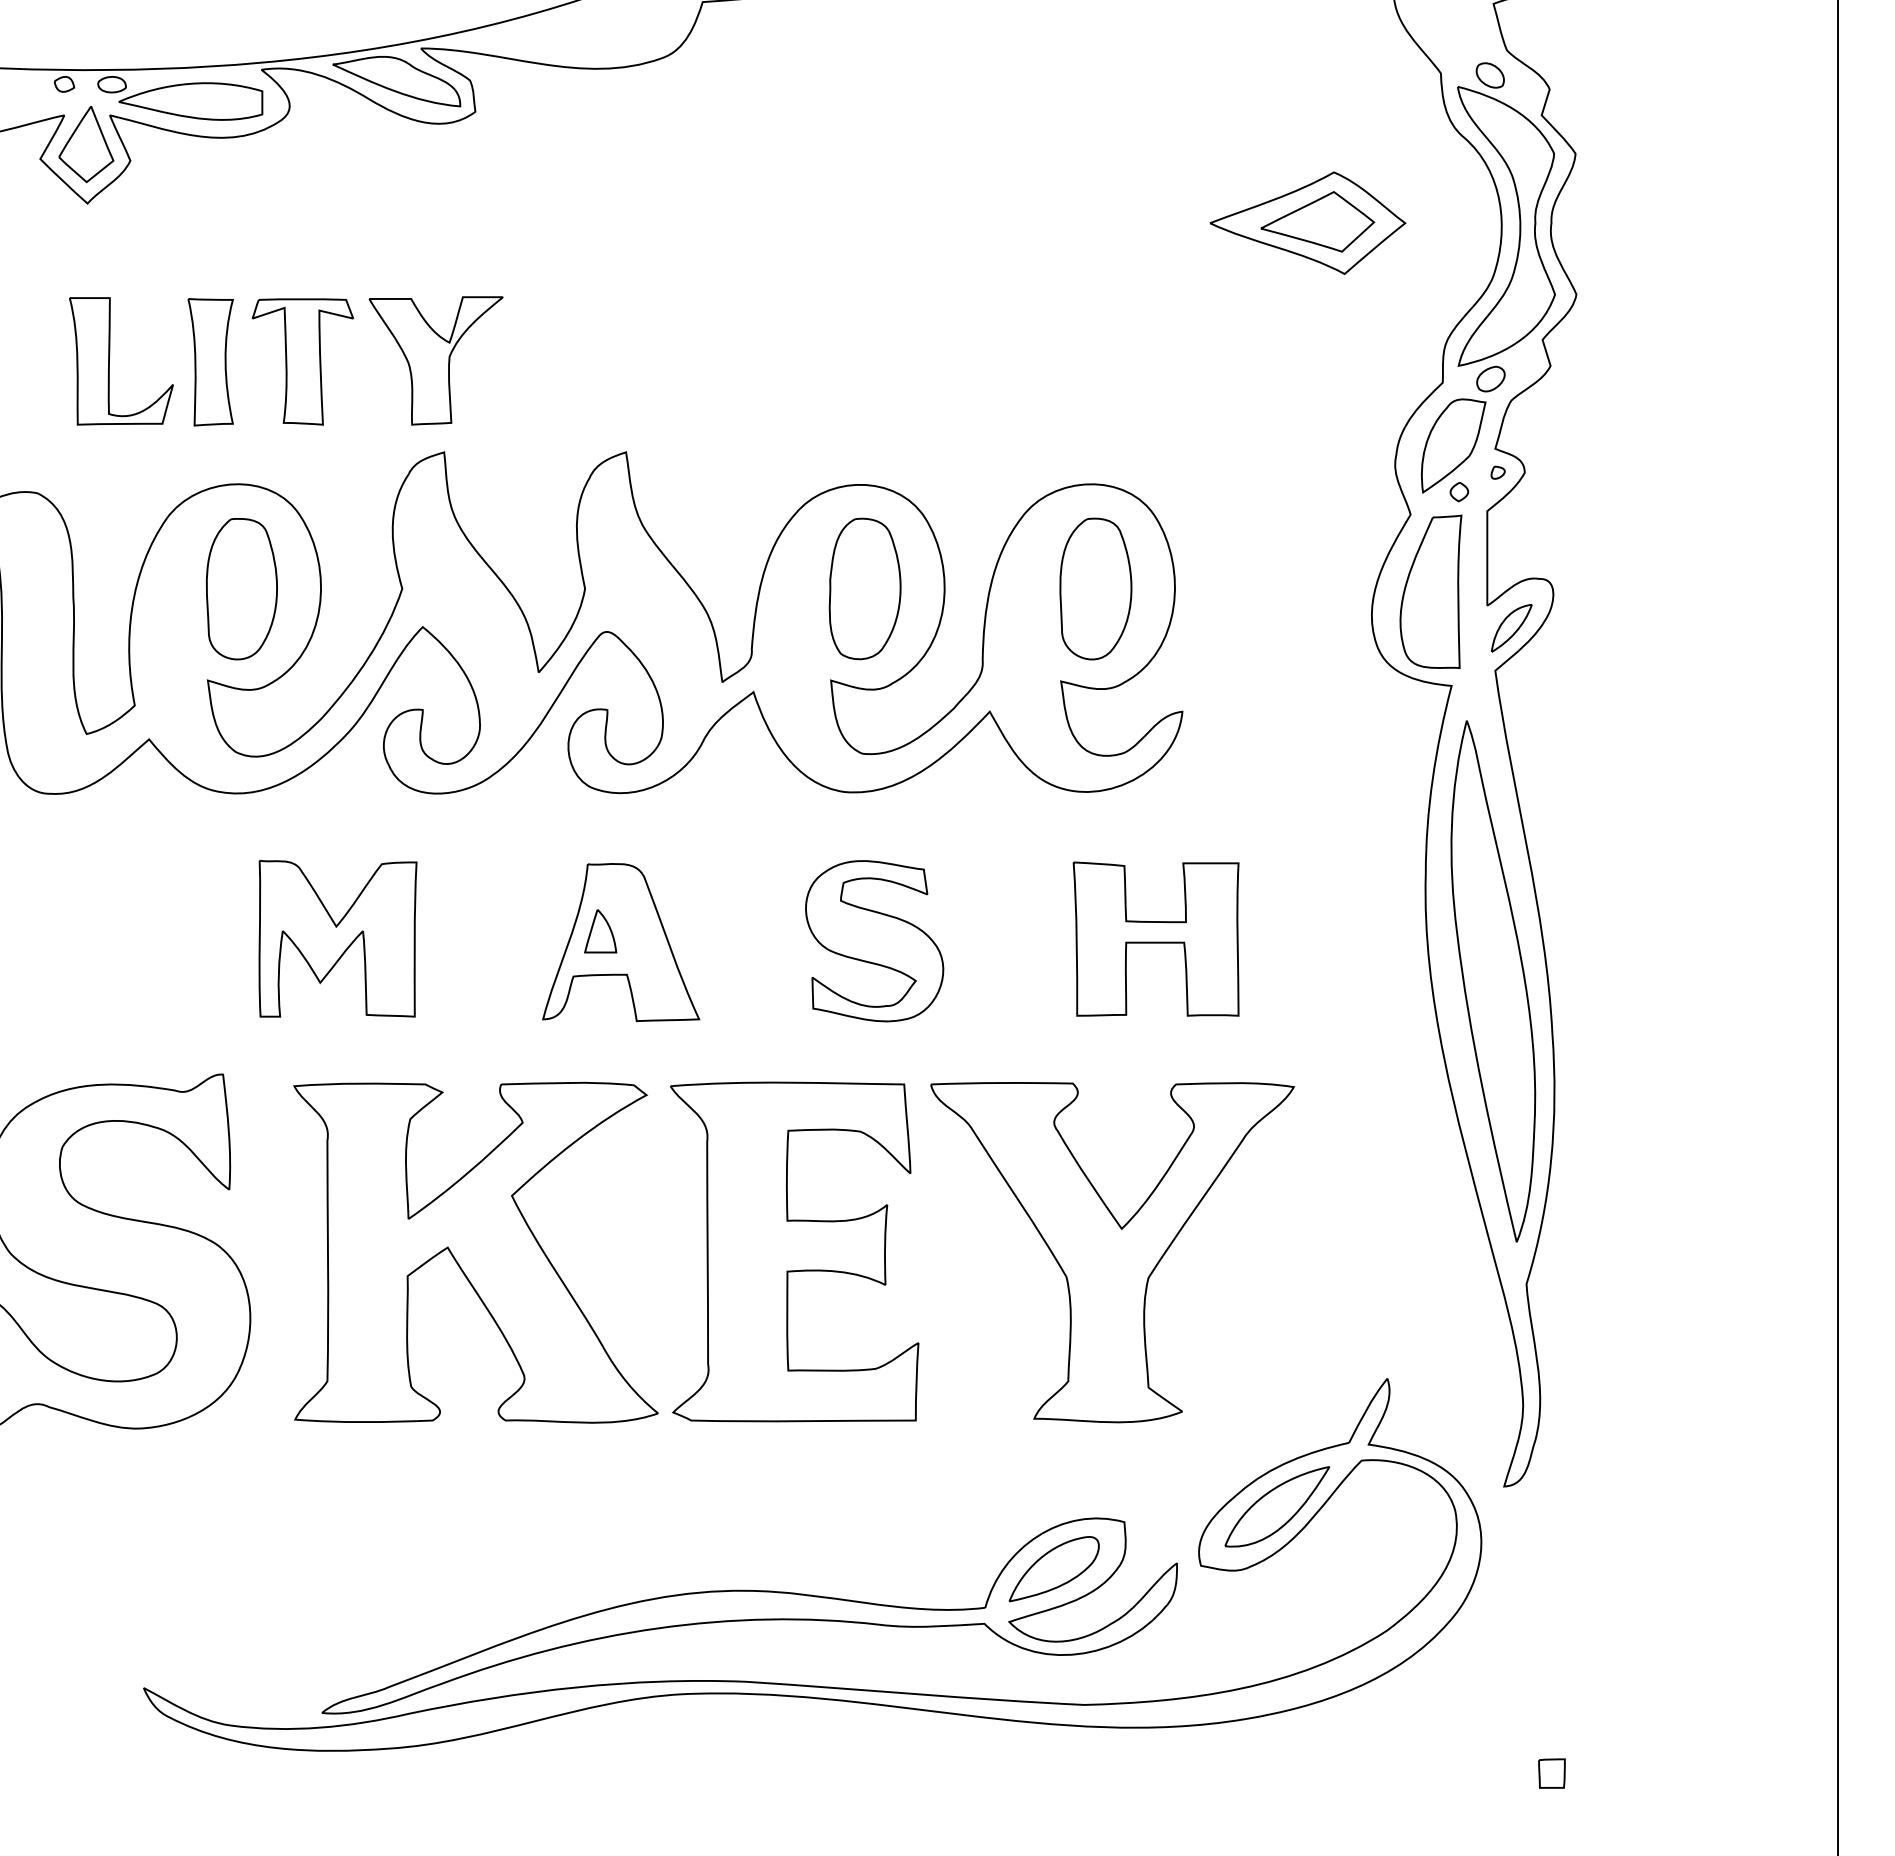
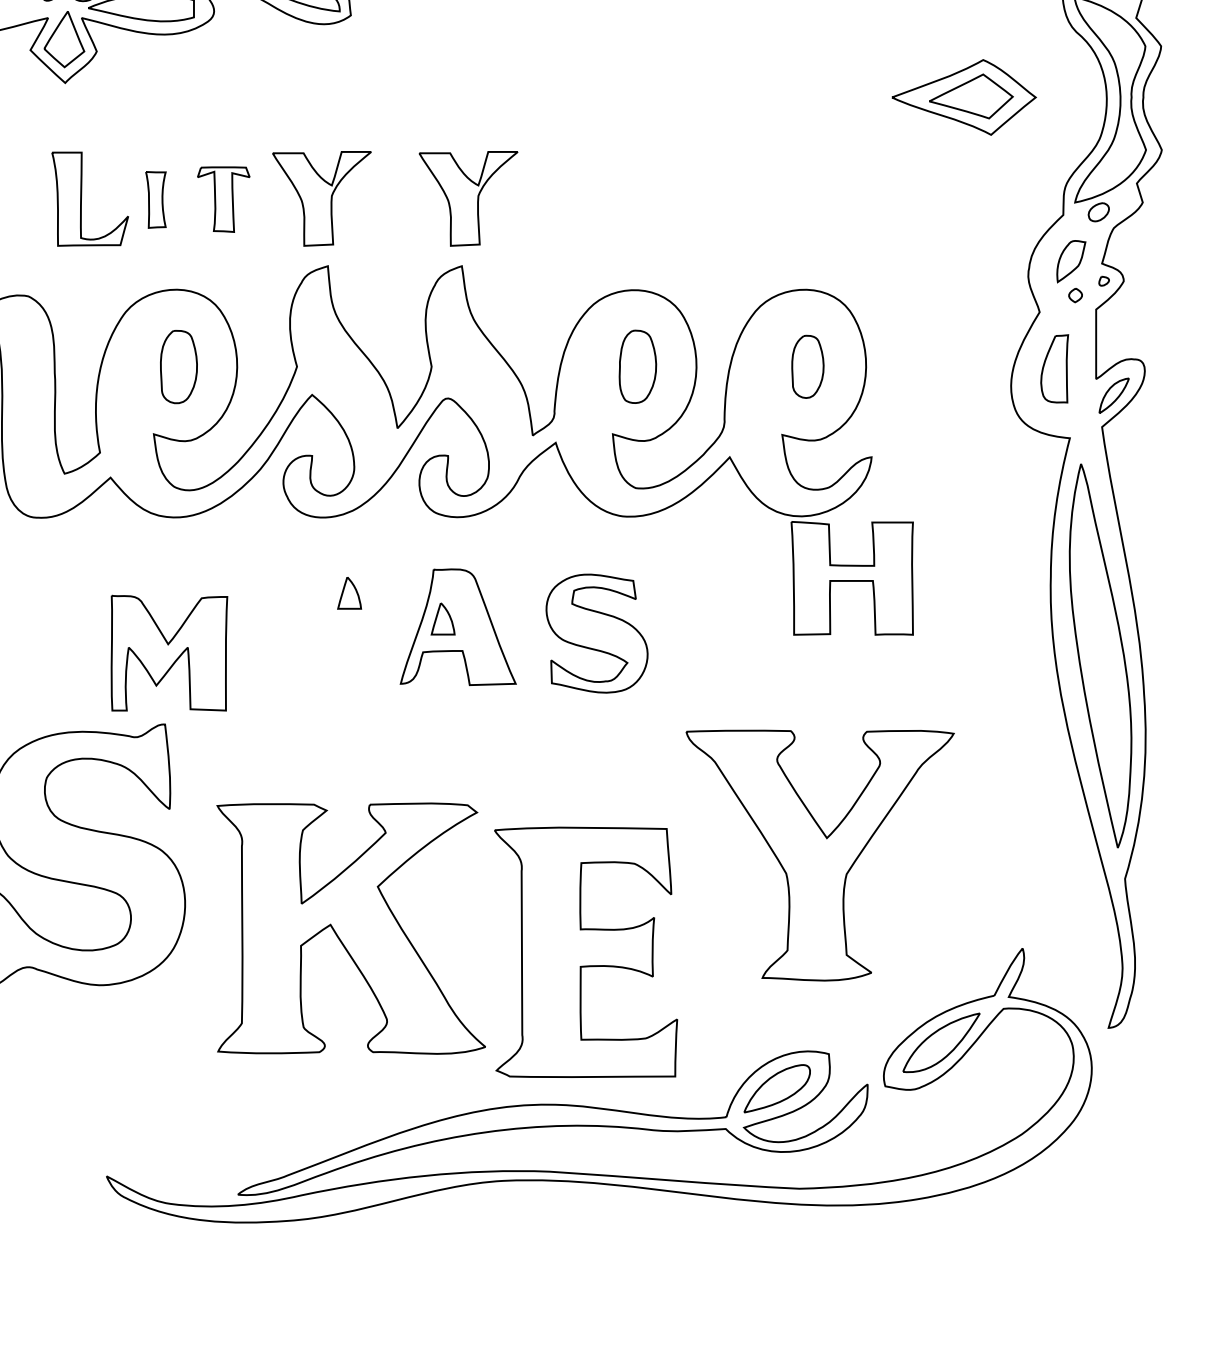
part: (634, 360) -> (468, 198), added
part: (302, 361) -> (223, 199), size x0.7
part: (210, 362) -> (155, 200), size x0.6
part: (1453, 445) -> (1071, 261), size x0.6
part: (864, 588) -> (637, 366), size x0.7
part: (1095, 588) -> (807, 366), size x0.6
part: (241, 589) -> (178, 367), size x0.7
part: (1430, 591) -> (1054, 368), size x0.6
part: (473, 896) -> (349, 593), added
part: (337, 938) -> (169, 653), moved
part: (1155, 938) -> (851, 577), moved
part: (874, 941) -> (596, 633), moved
part: (794, 1251) -> (585, 952), moved
part: (475, 1252) -> (350, 928), moved
part: (1551, 1773) -> (1143, 1239), removed

